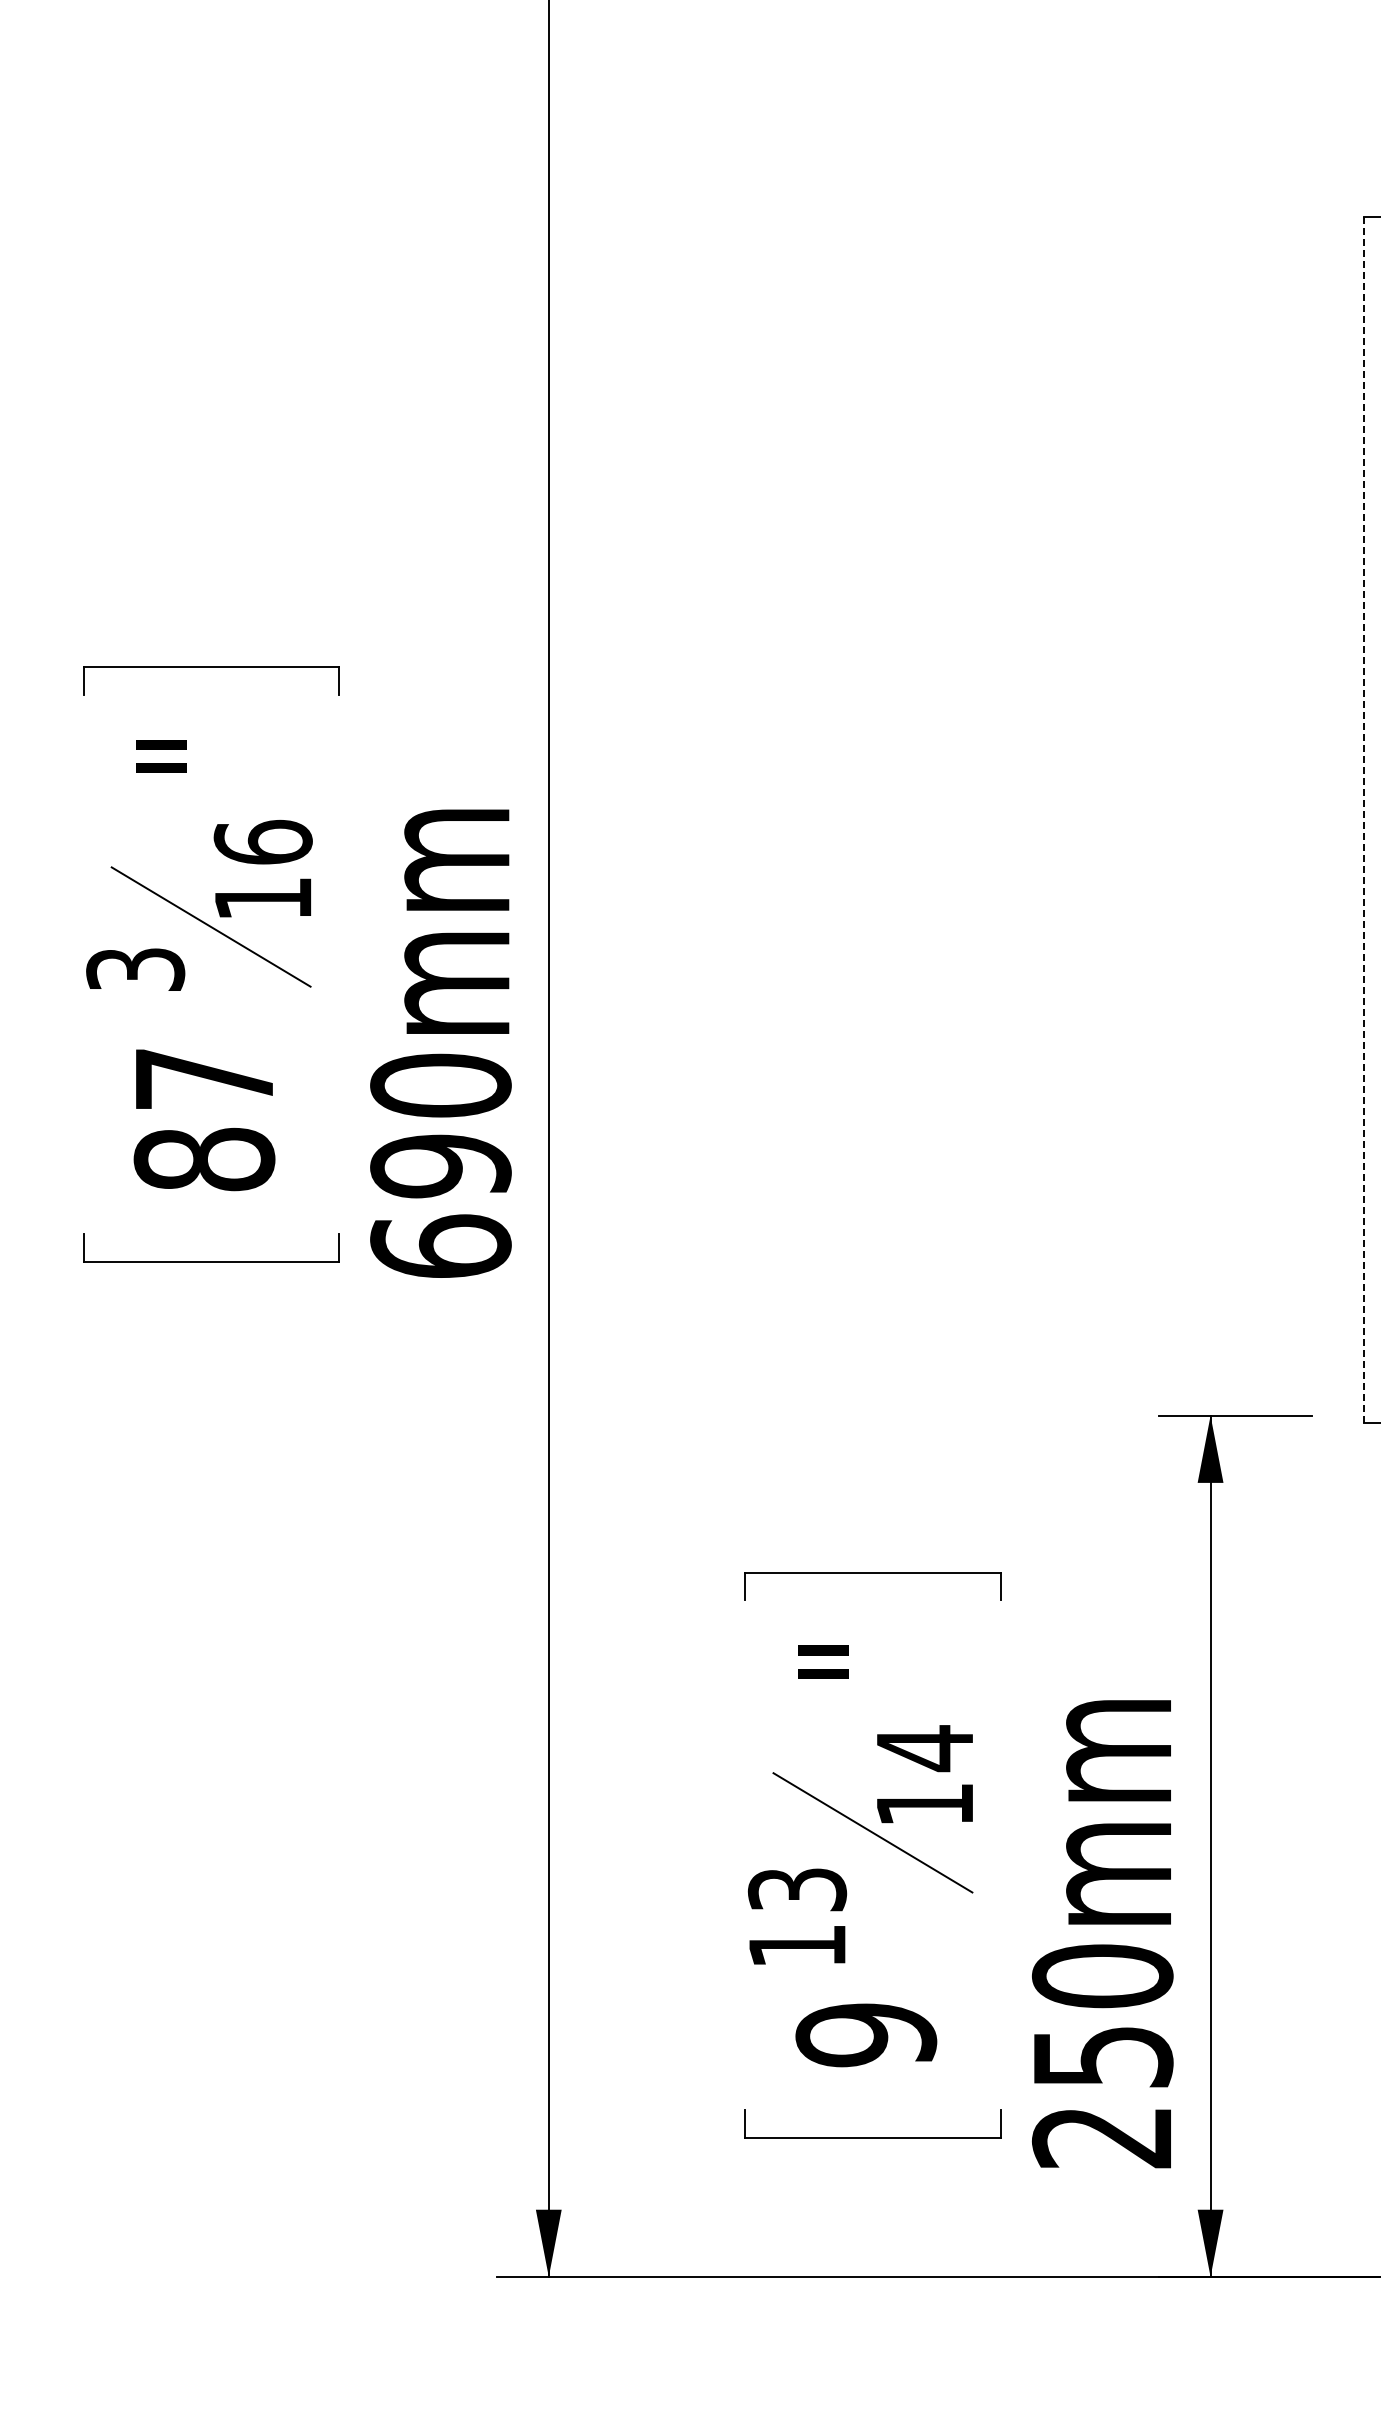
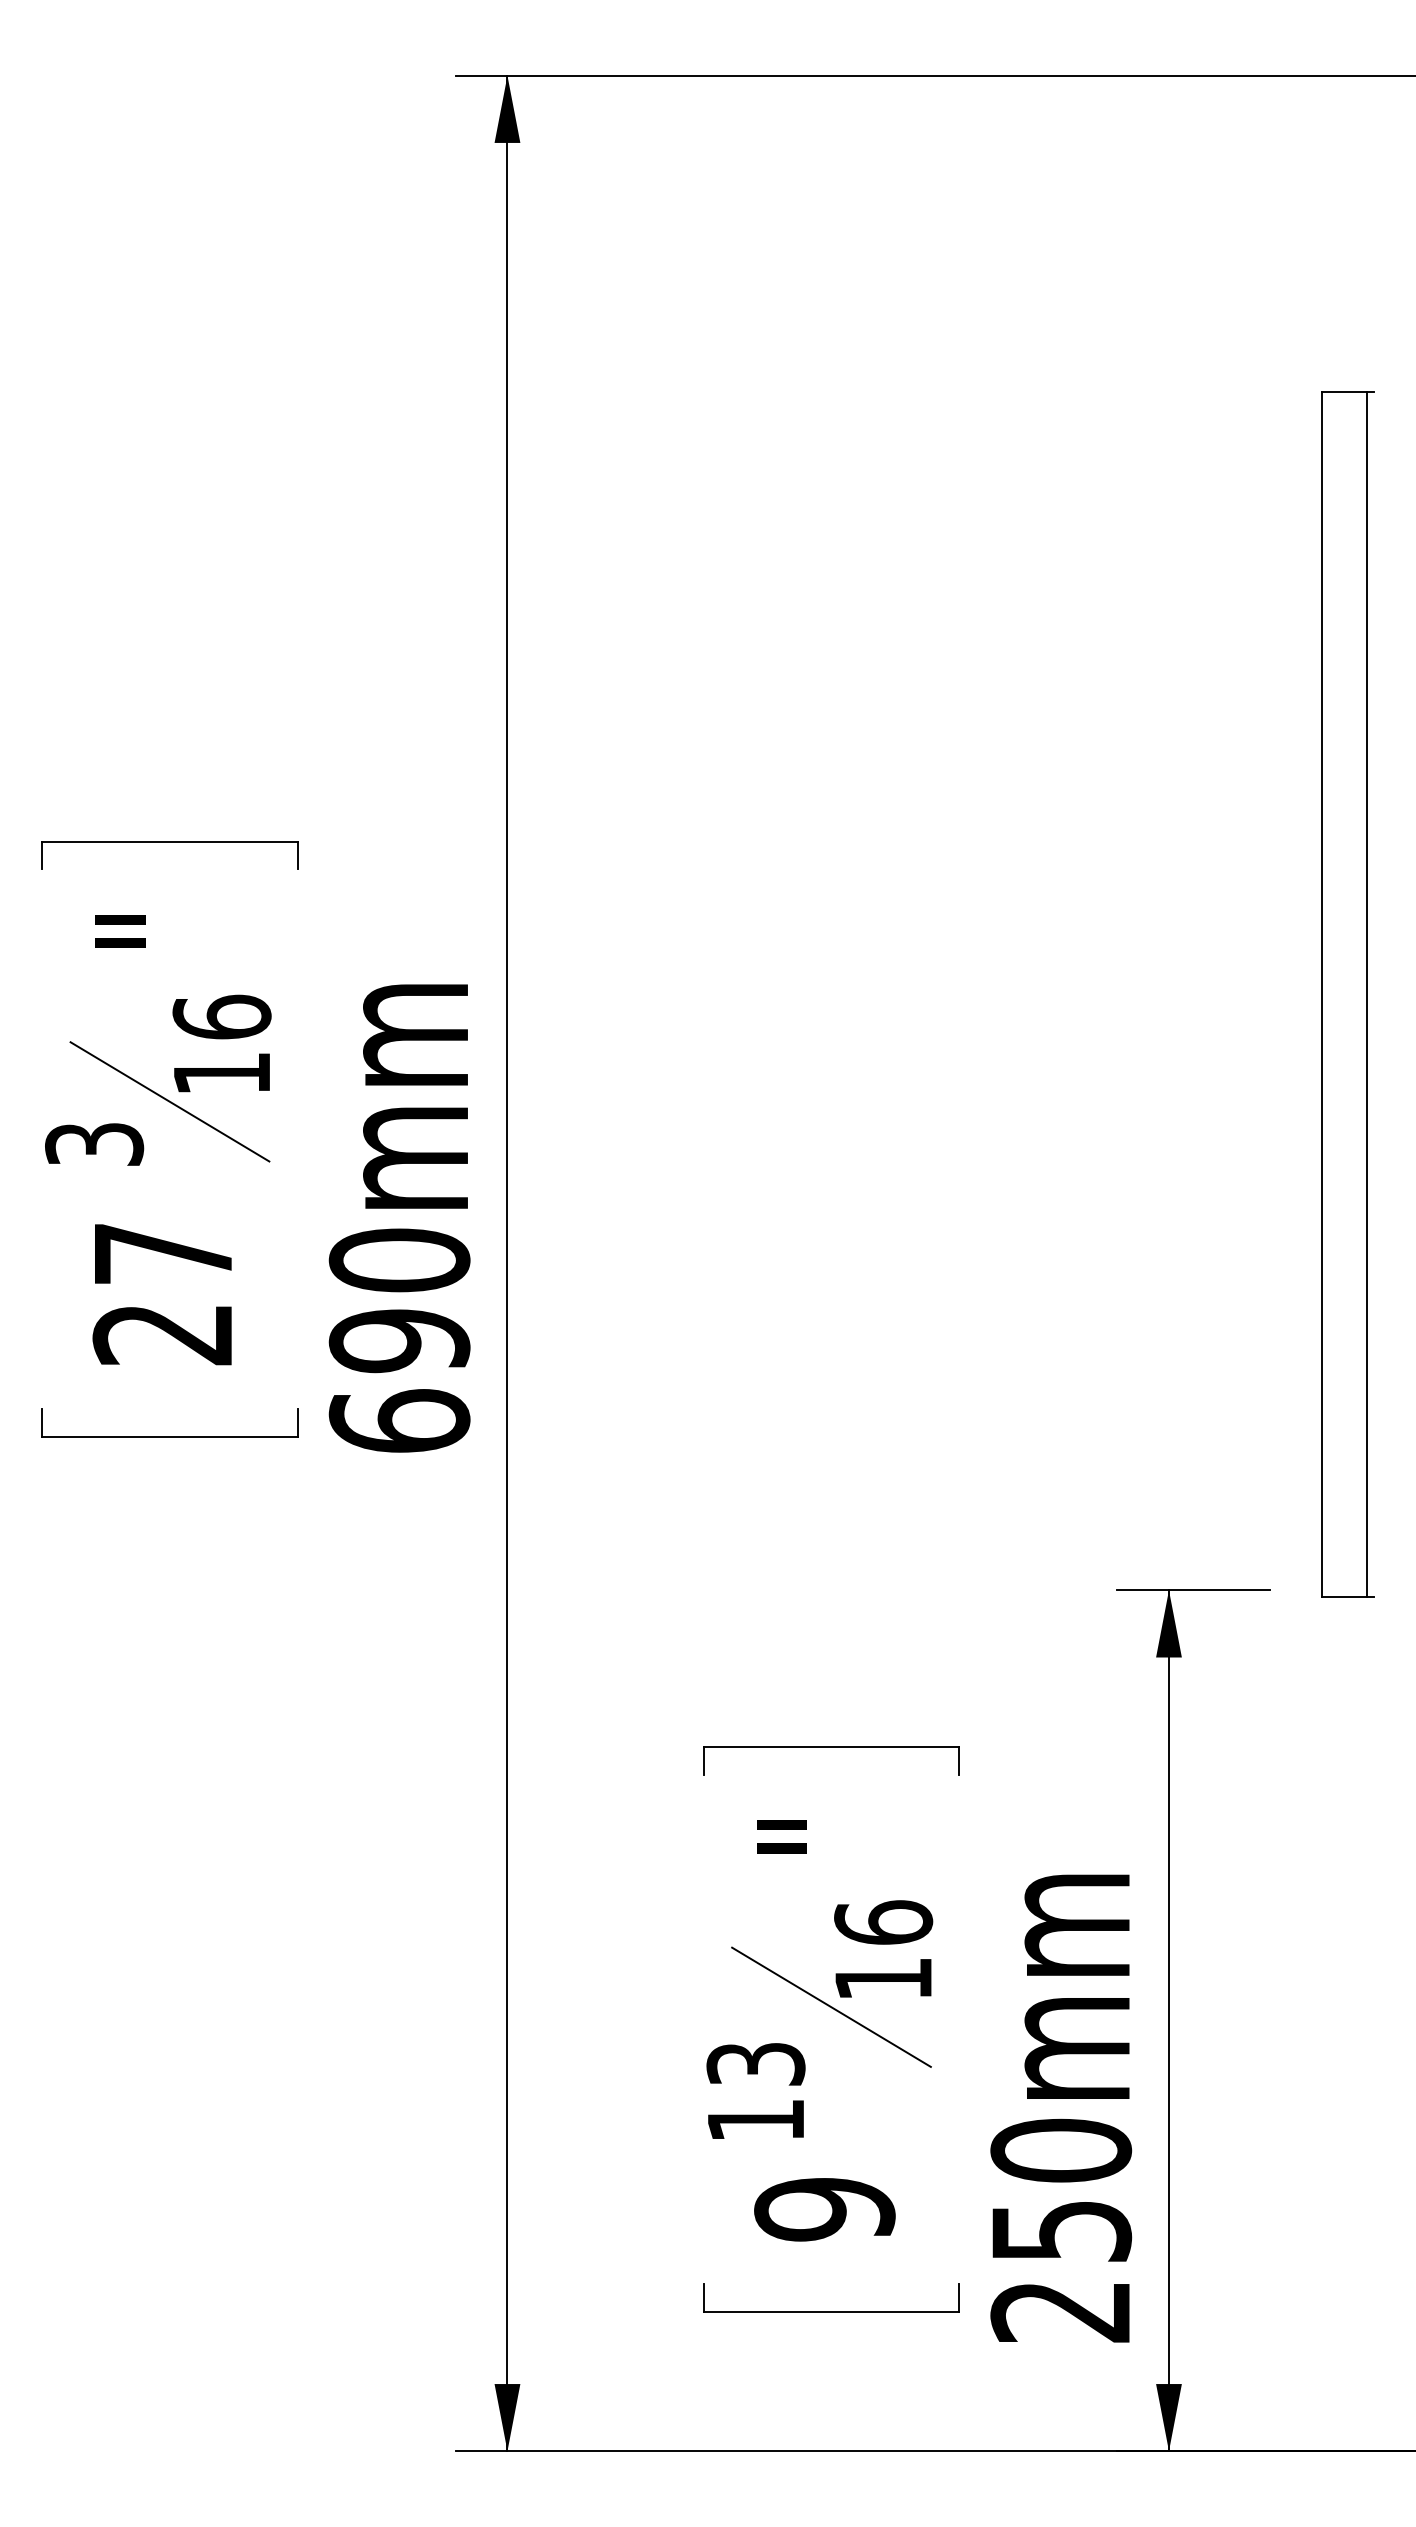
line: (1363, 819) -> (1321, 994), dashed -> solid
text: (204, 1158) -> (163, 1333), 87 -> 27
text: (924, 1748) -> (883, 1922), 14 -> 16

